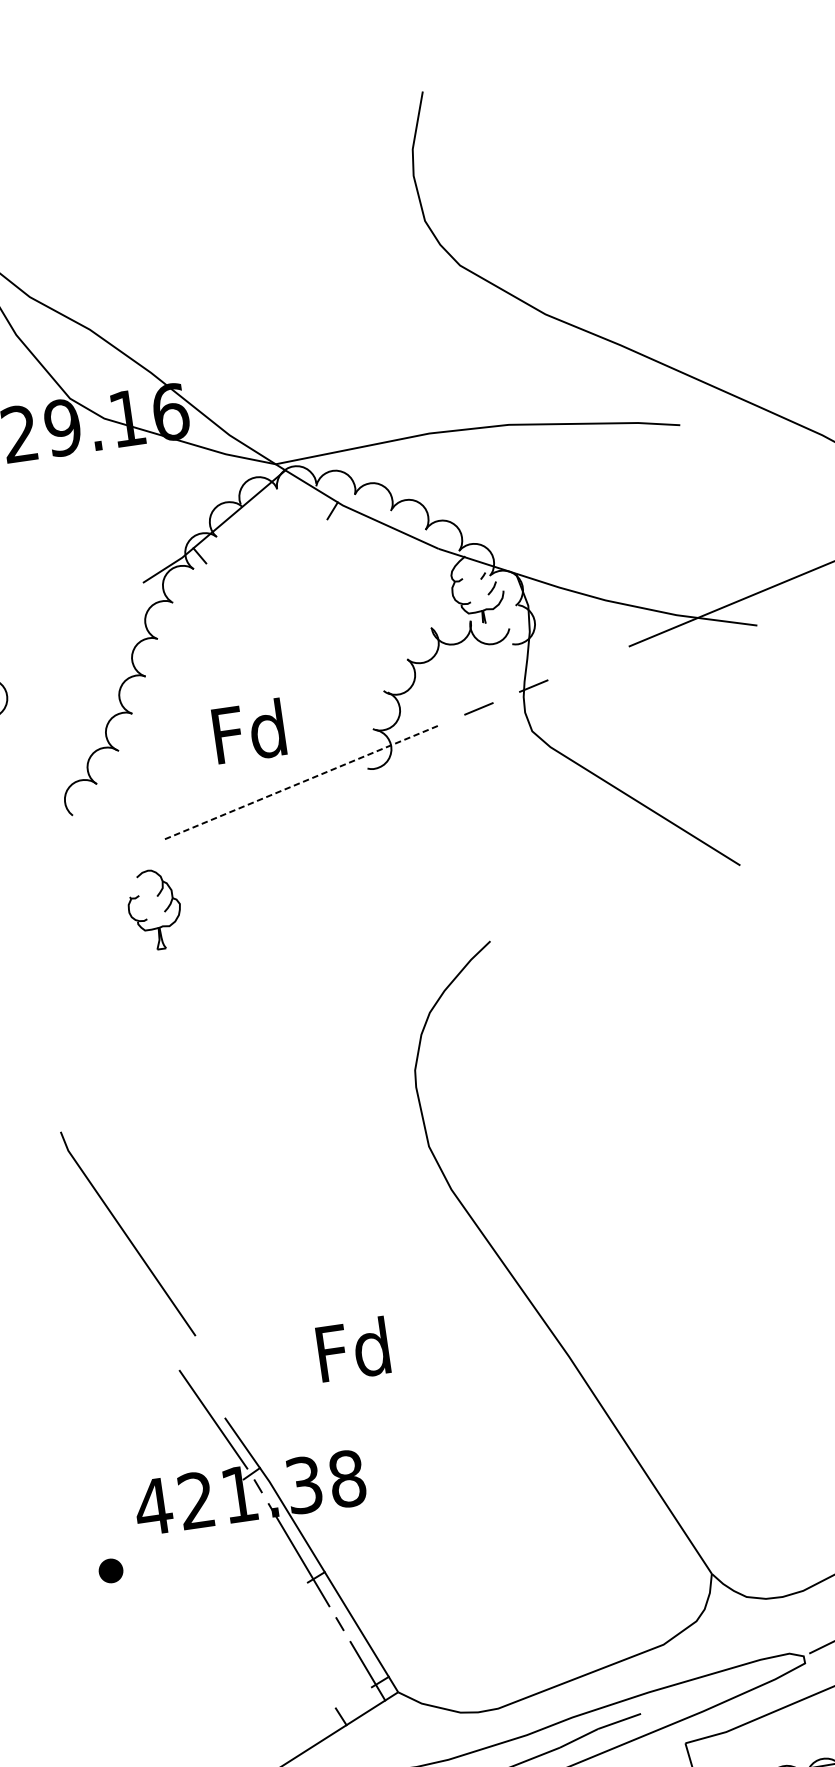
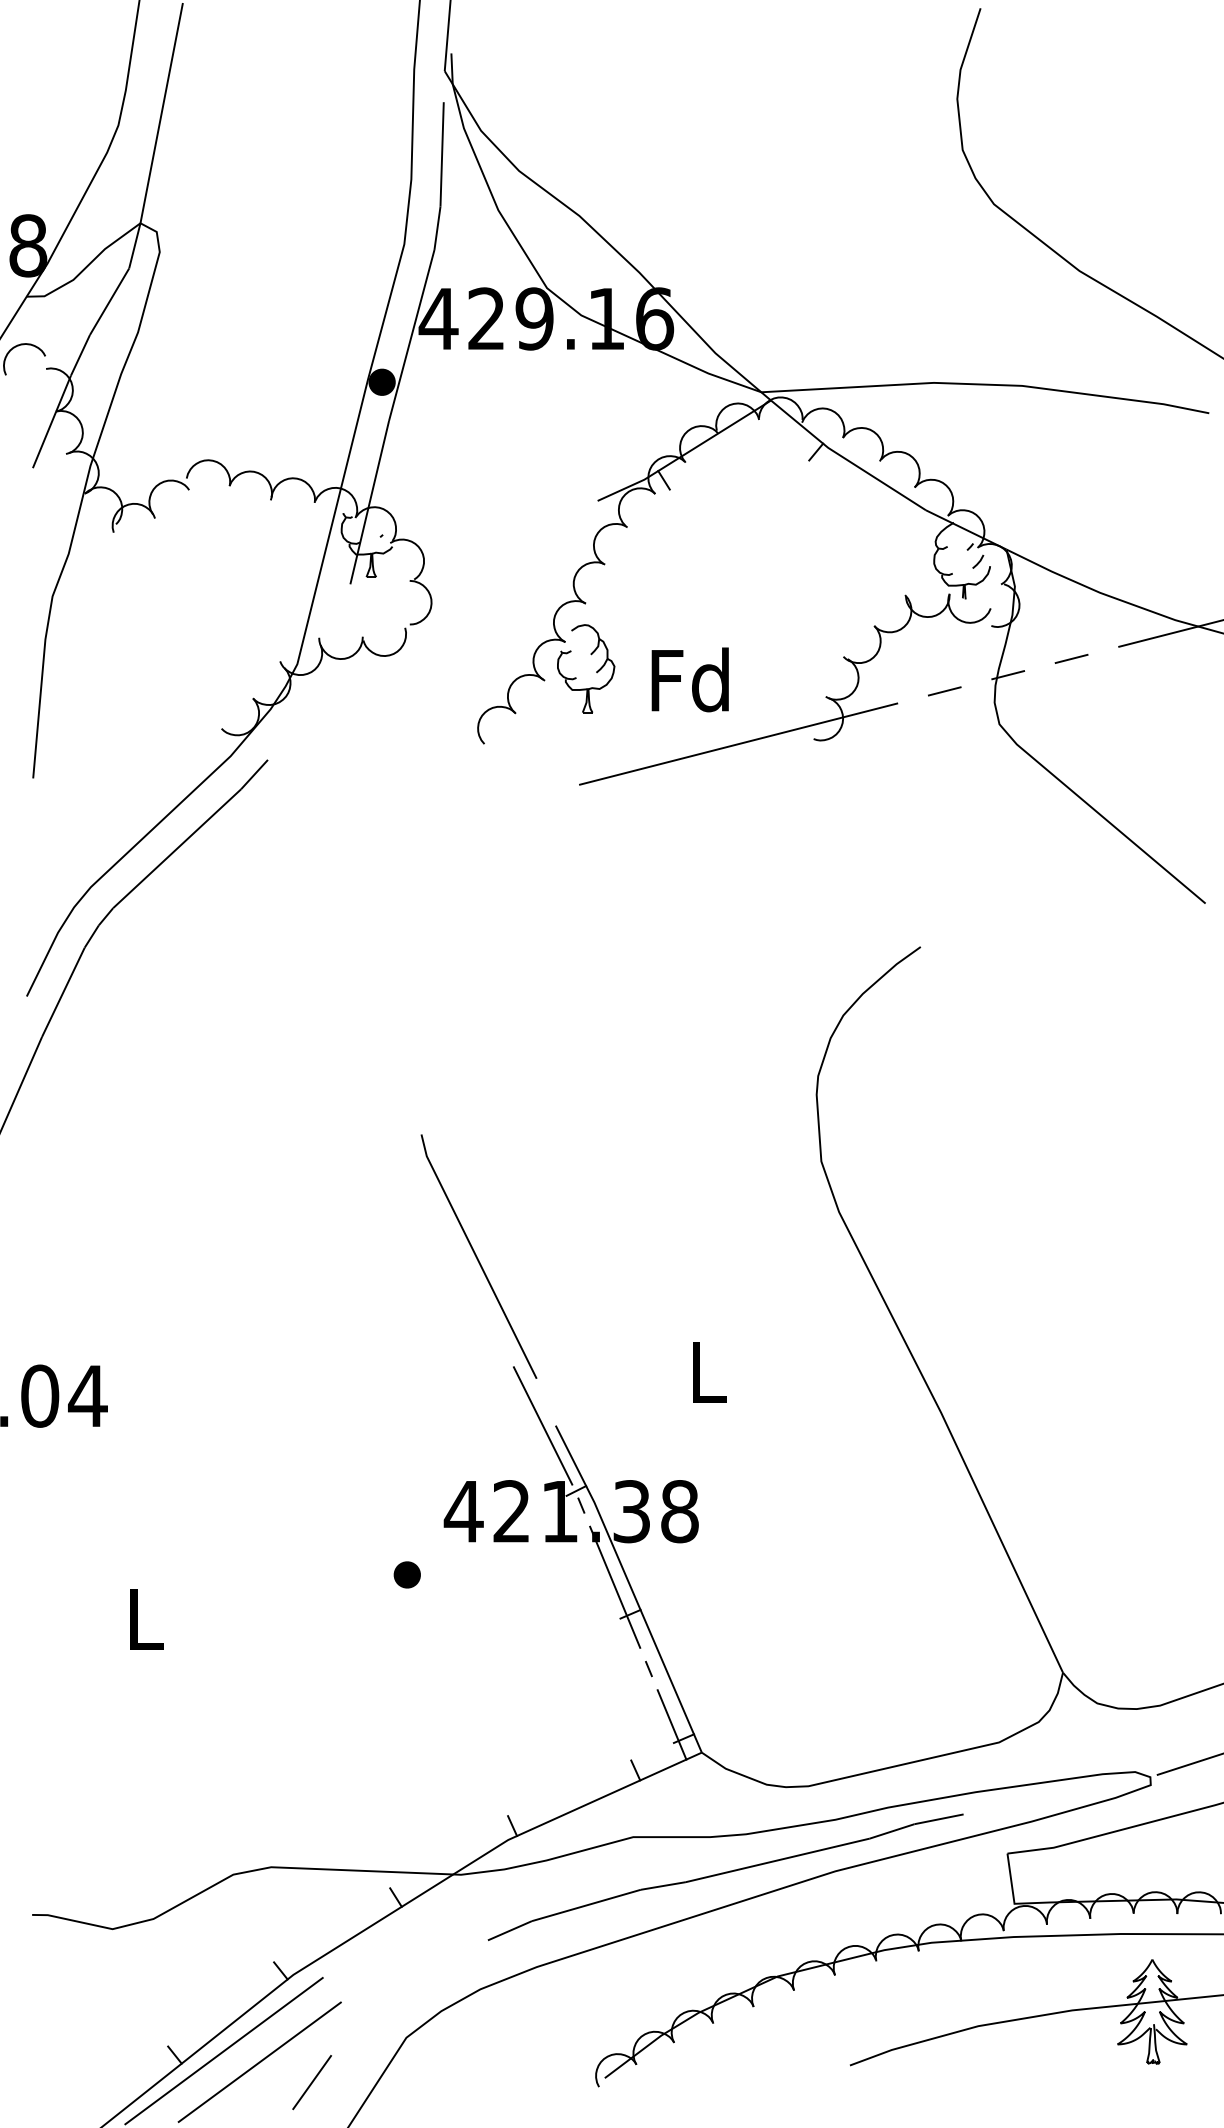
line: (588, 663) -> (1071, 658), added
line: (300, 783) -> (738, 744), dashed -> solid
part: (164, 910) -> (596, 671), moved
line: (126, 1234) -> (477, 1256), moved
text: (353, 1349) -> (706, 1371), Fd -> L

